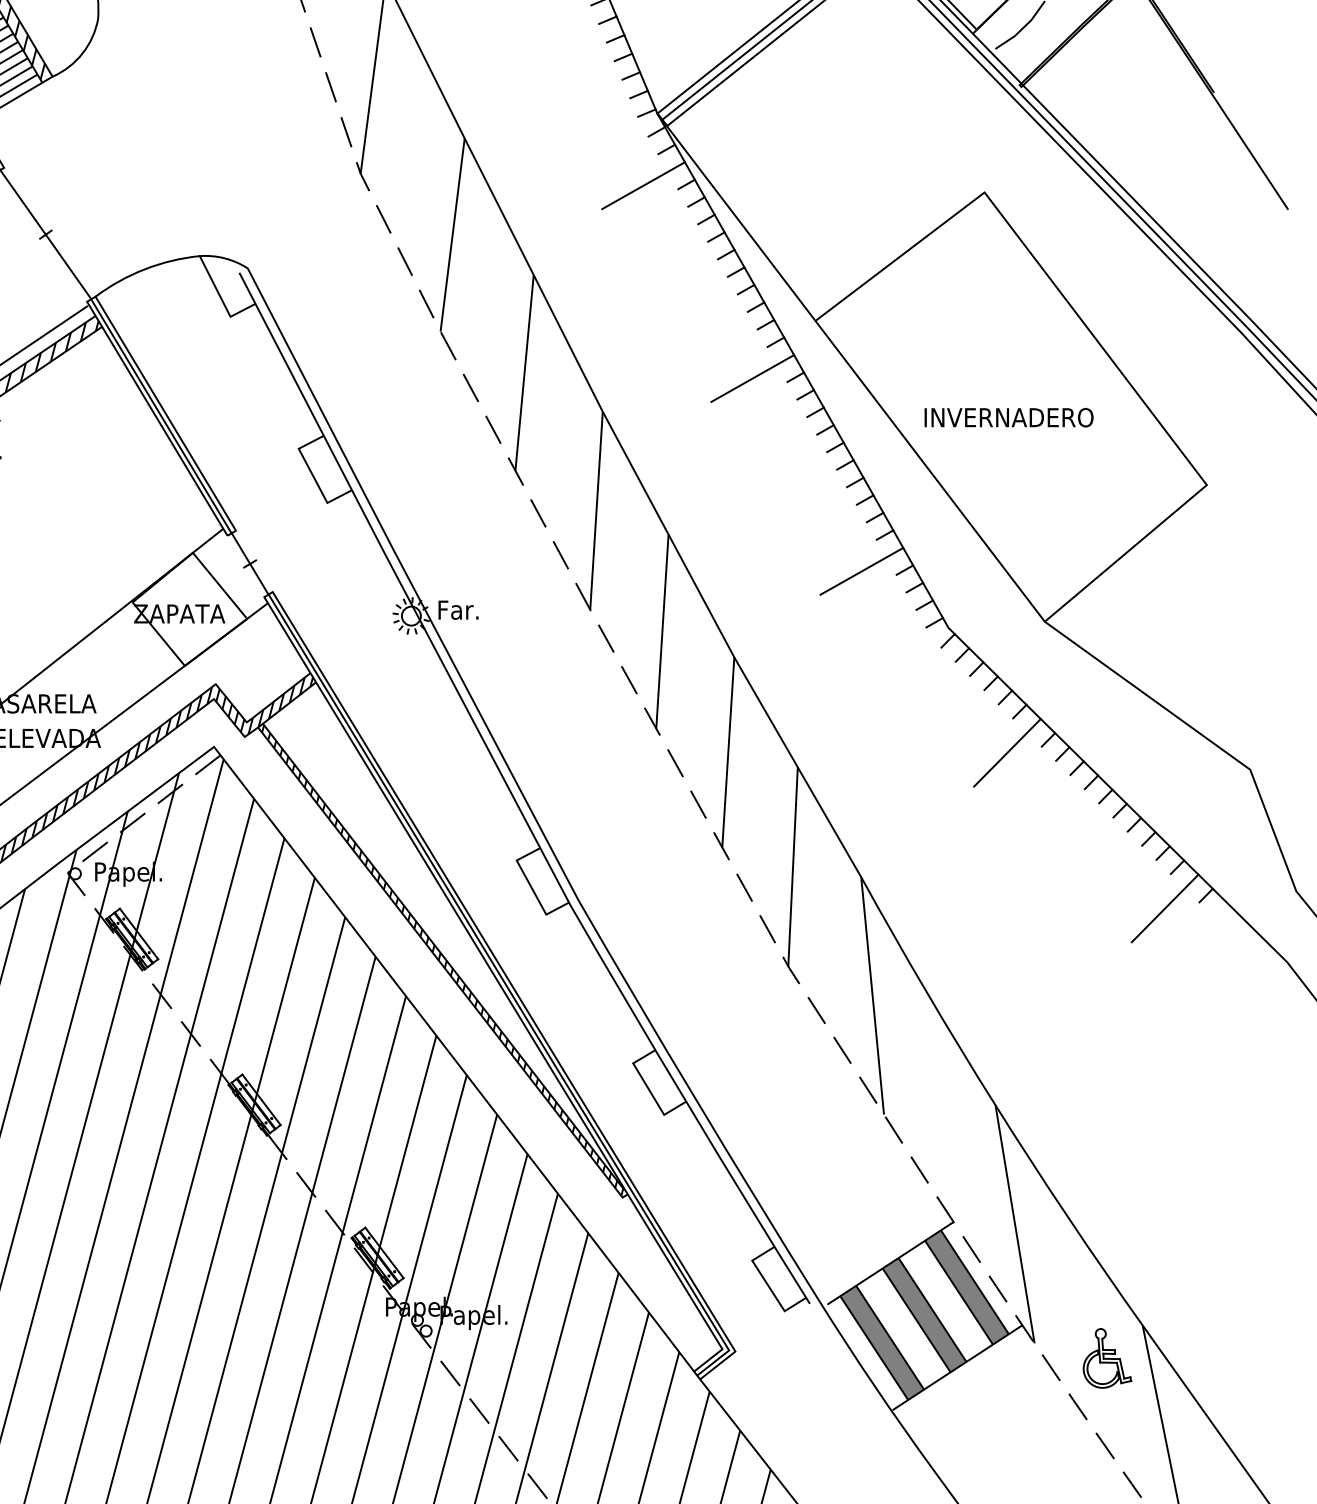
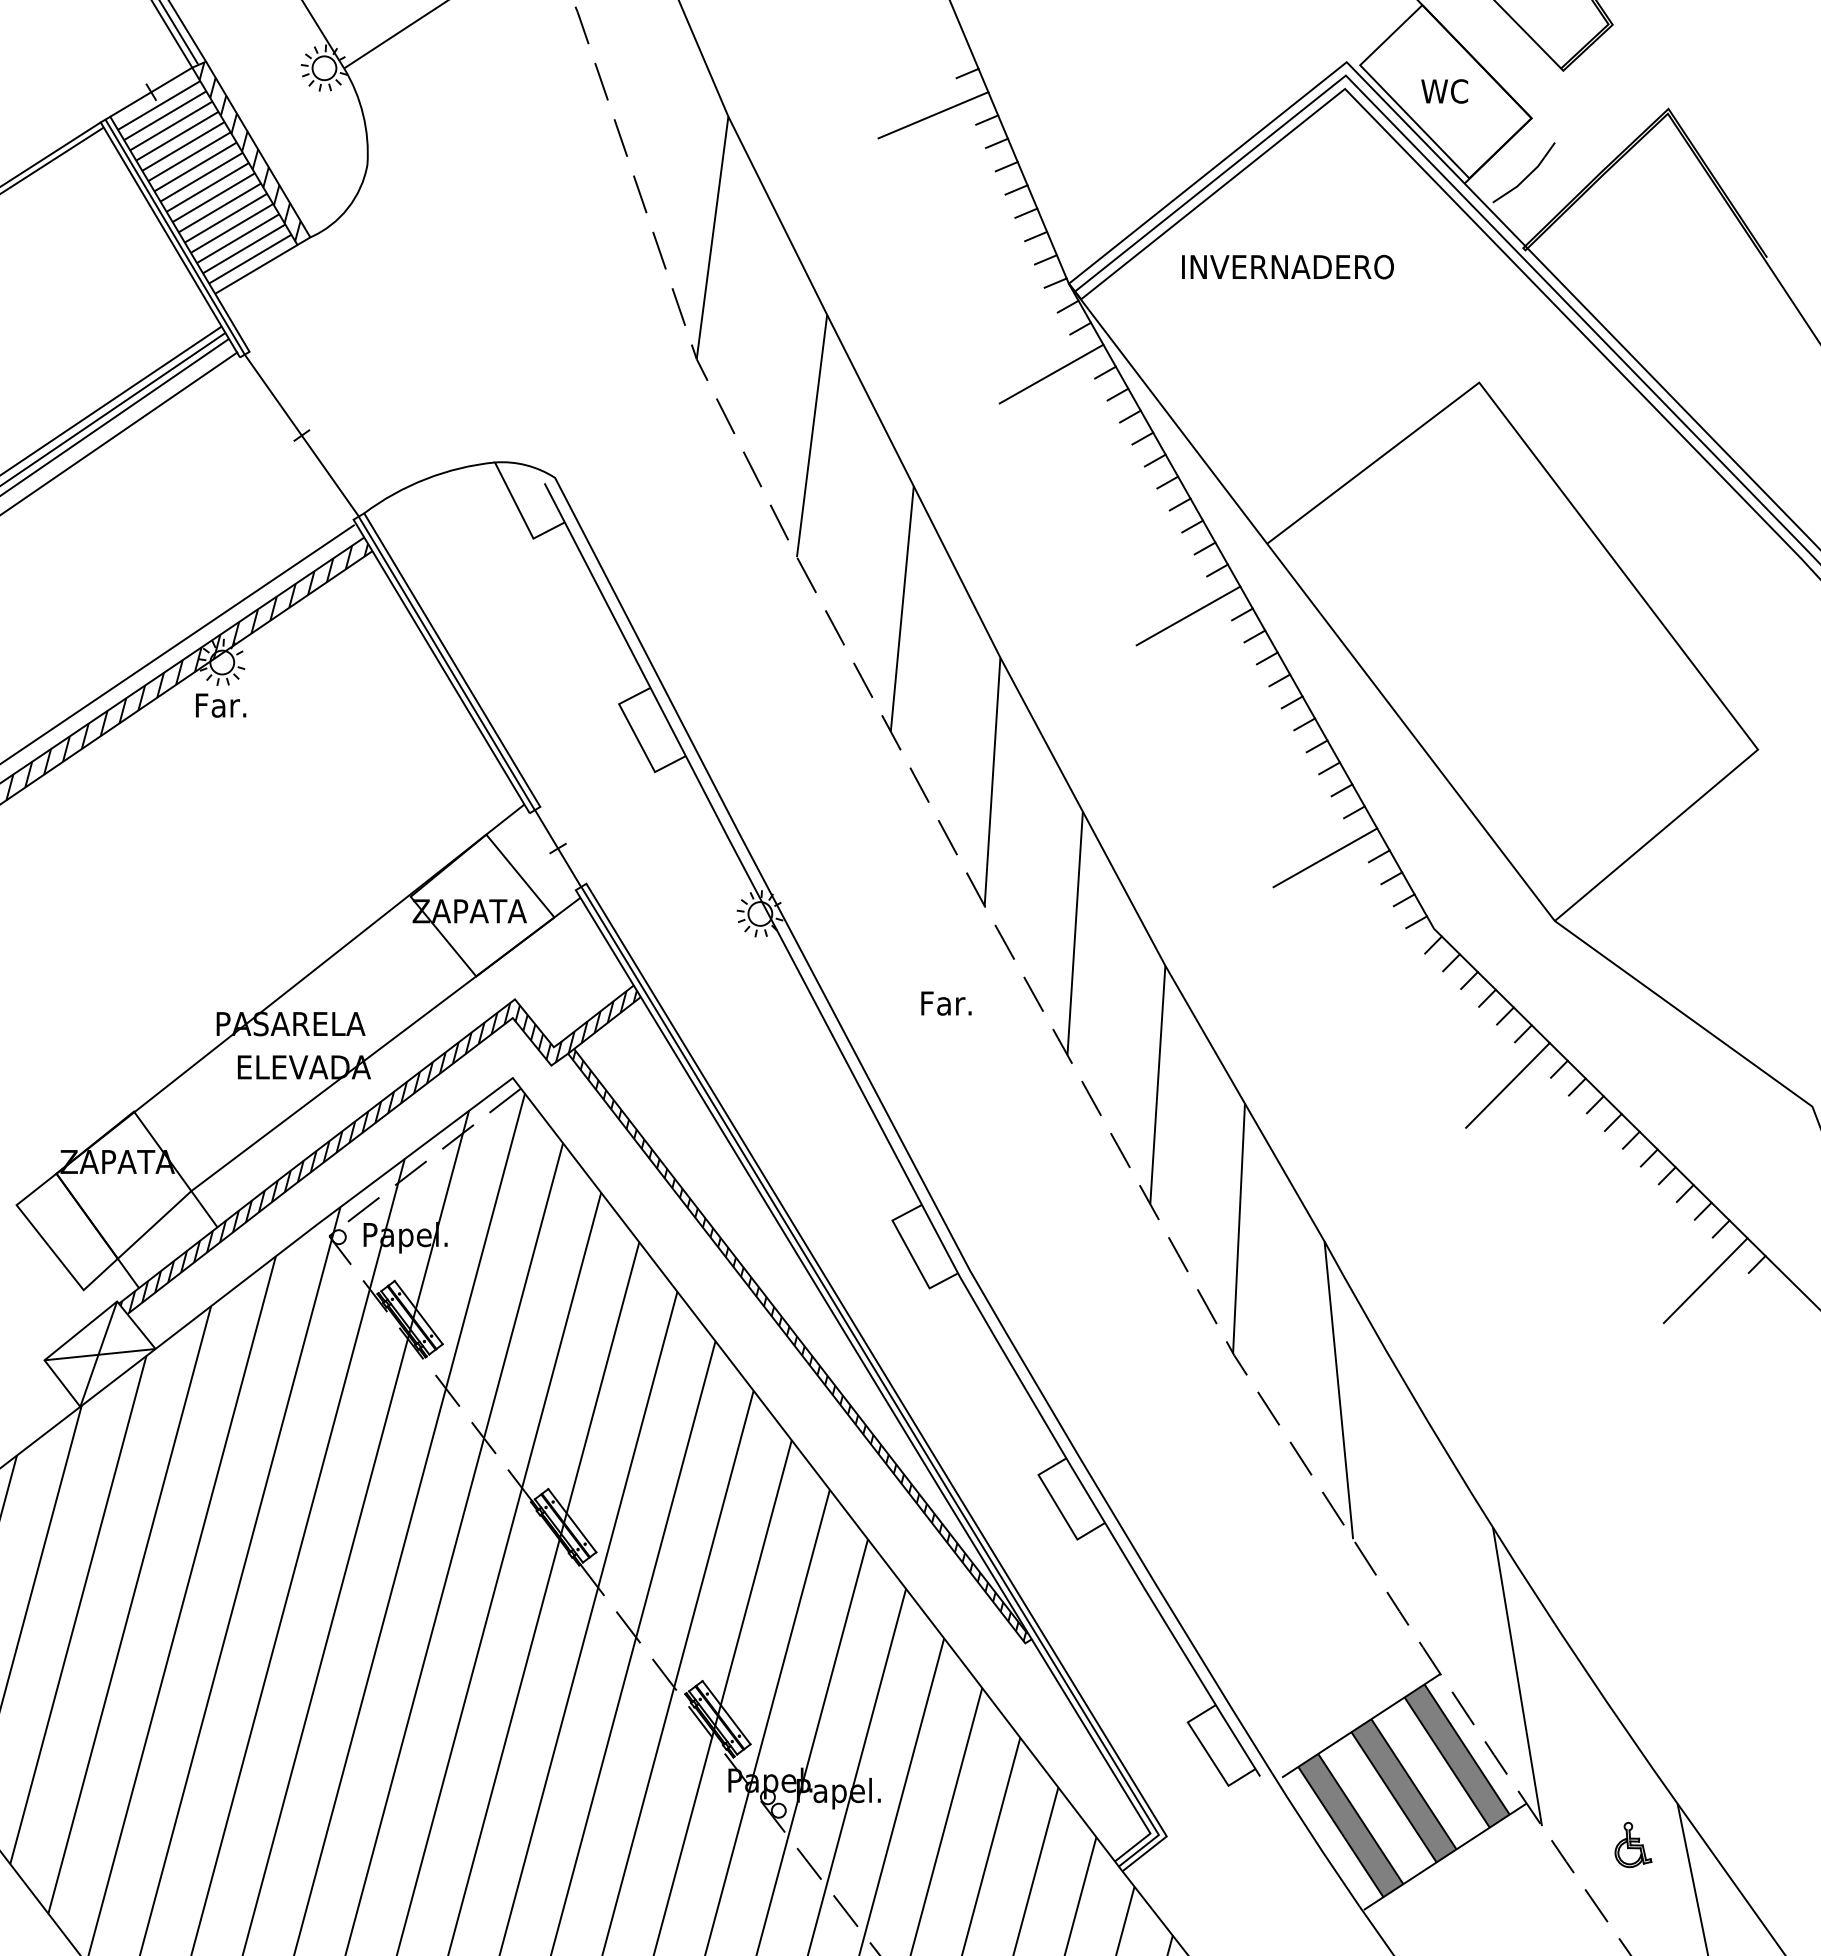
text: (1008, 417) -> (1287, 266), moved
text: (458, 610) -> (946, 1003), moved
part: (1107, 1358) -> (1633, 1844), size x0.6

